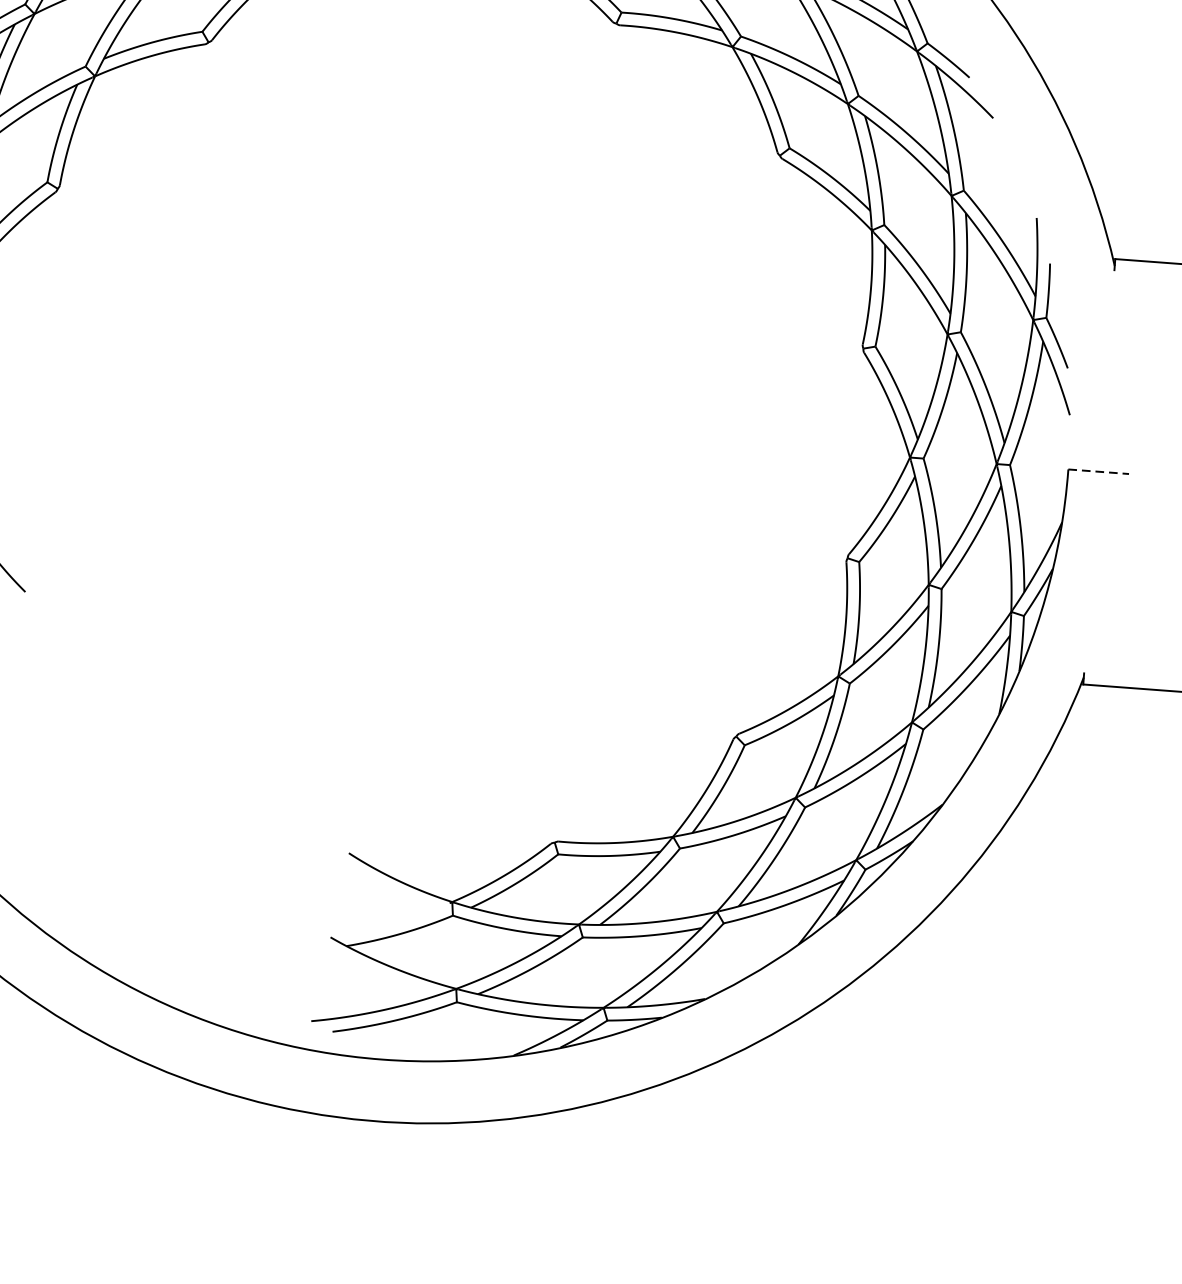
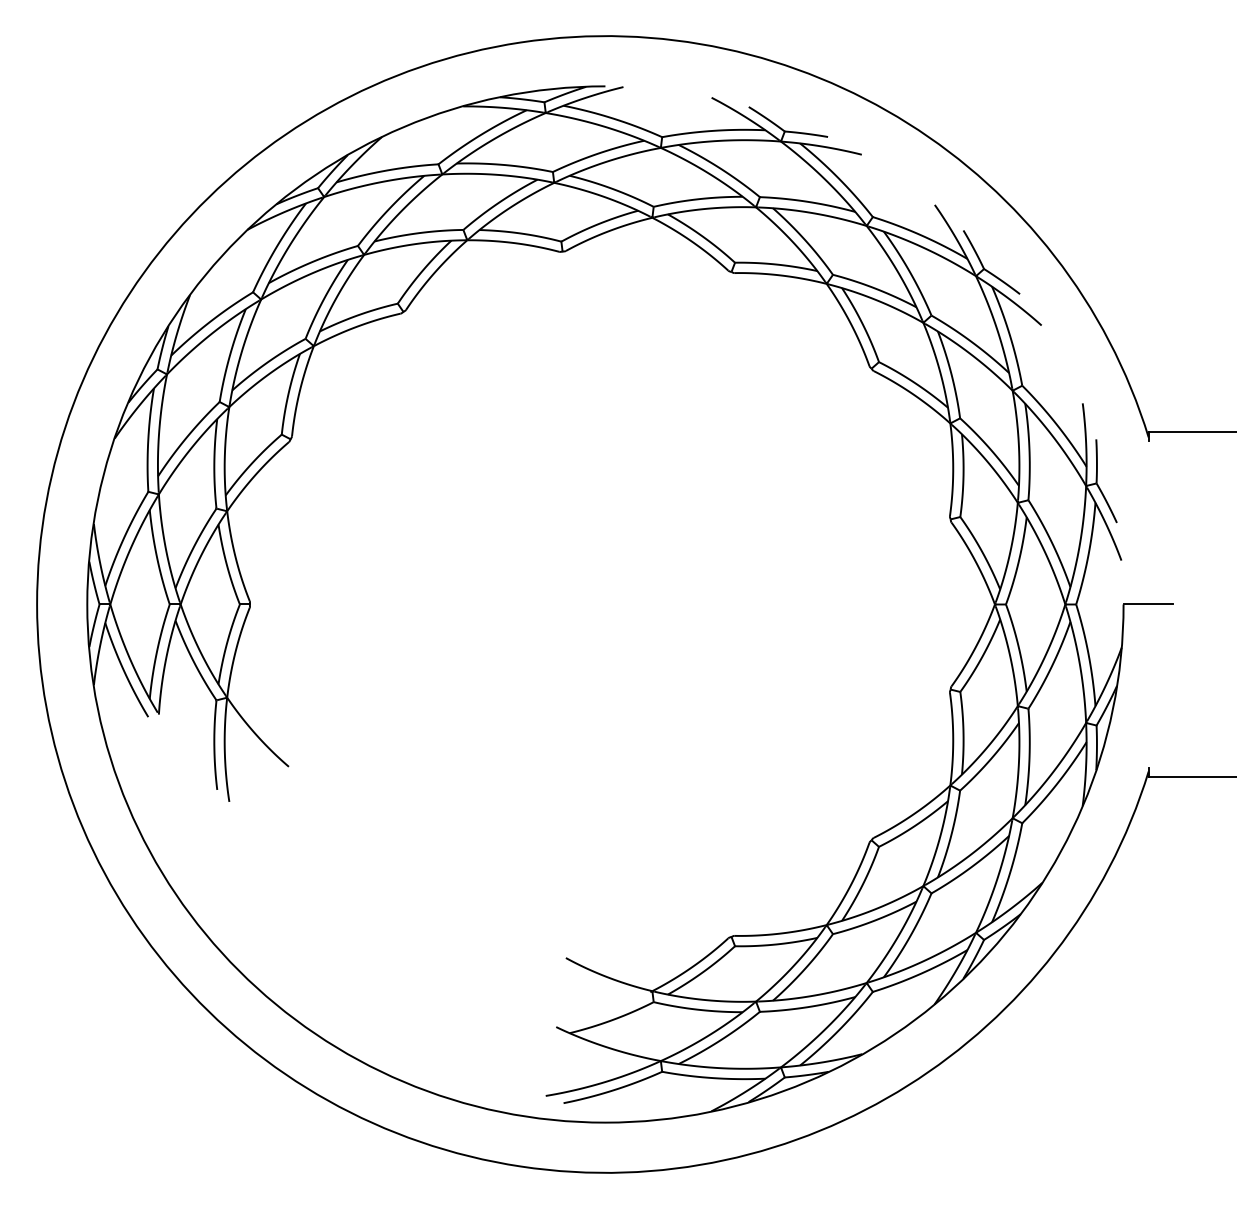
line: (1099, 471) -> (1148, 604), dashed -> solid

